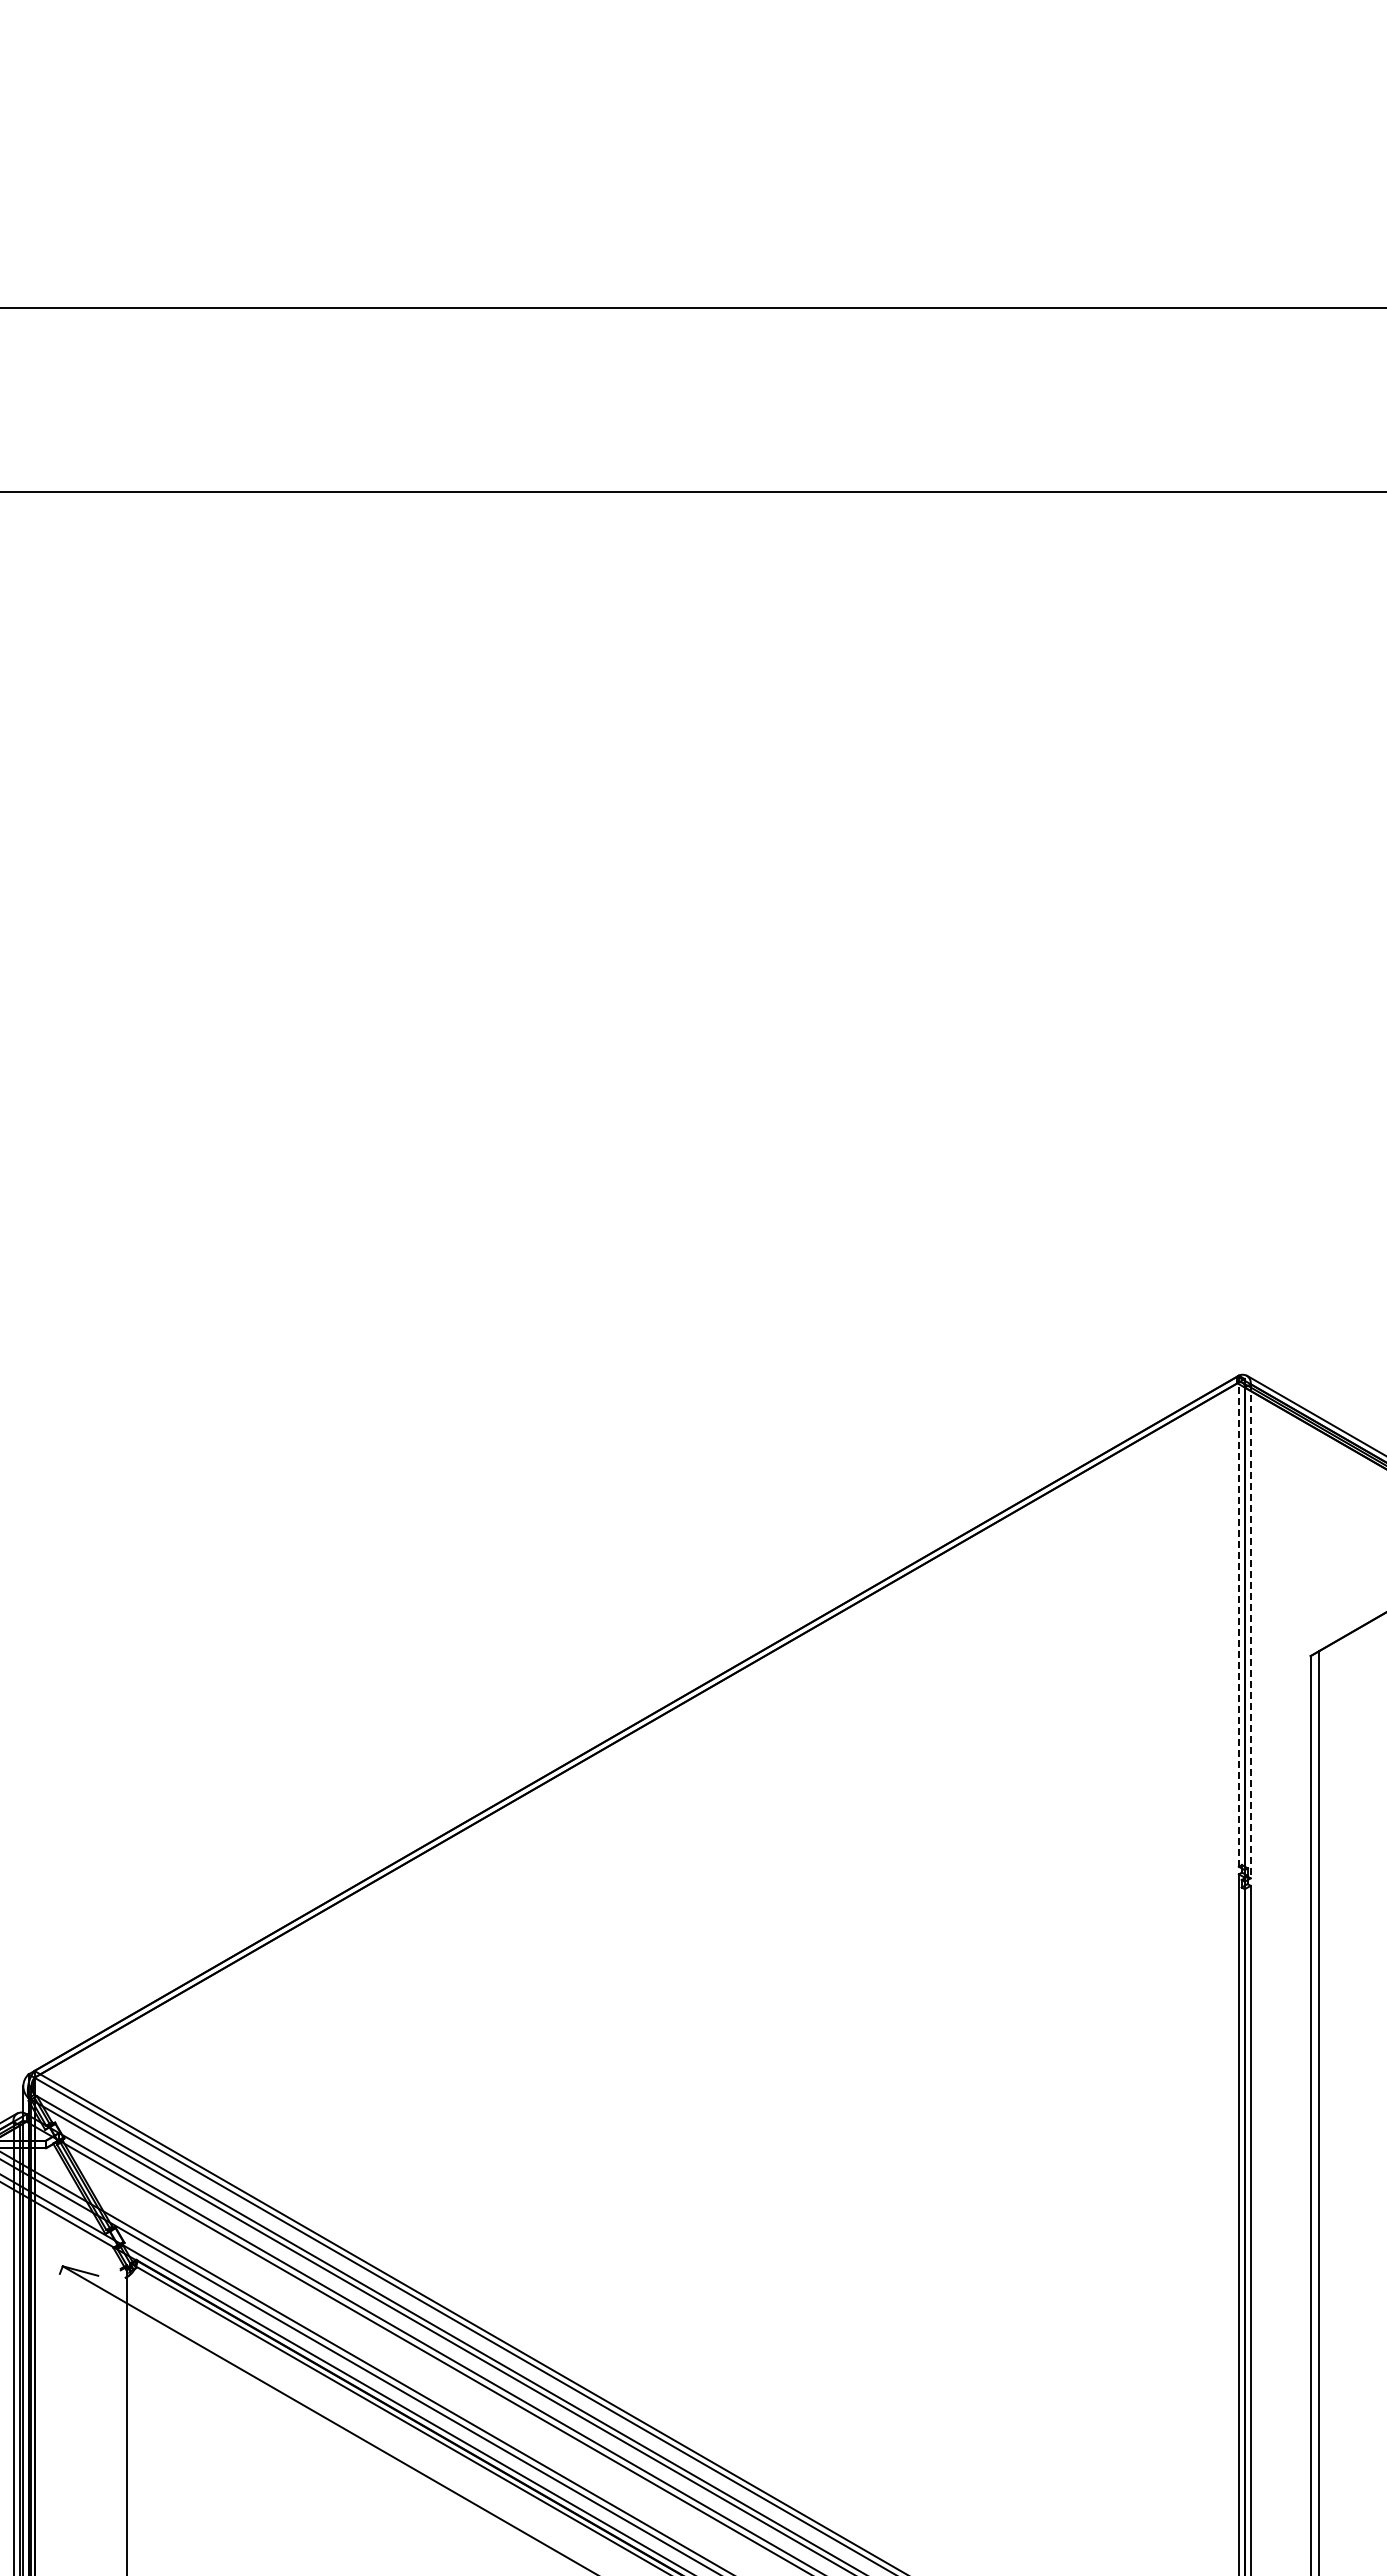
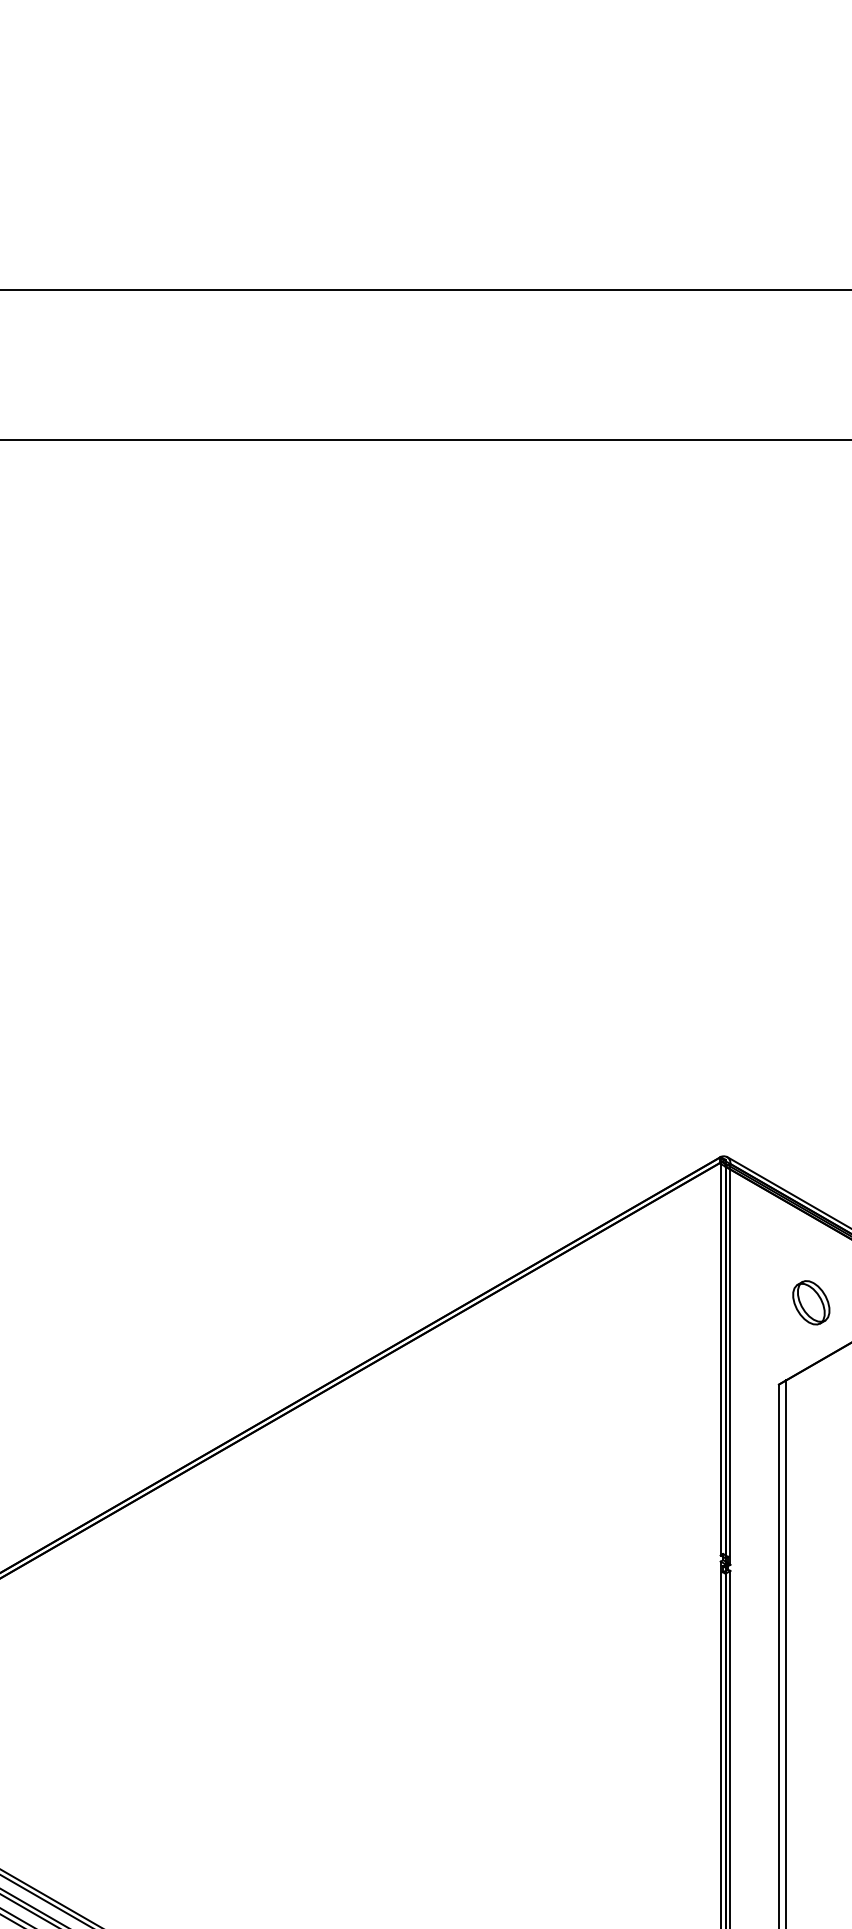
part: (1350, 1554) -> (811, 1302), added
line: (1238, 1621) -> (720, 1356), dashed -> solid
line: (1250, 1631) -> (730, 1364), dashed -> solid

